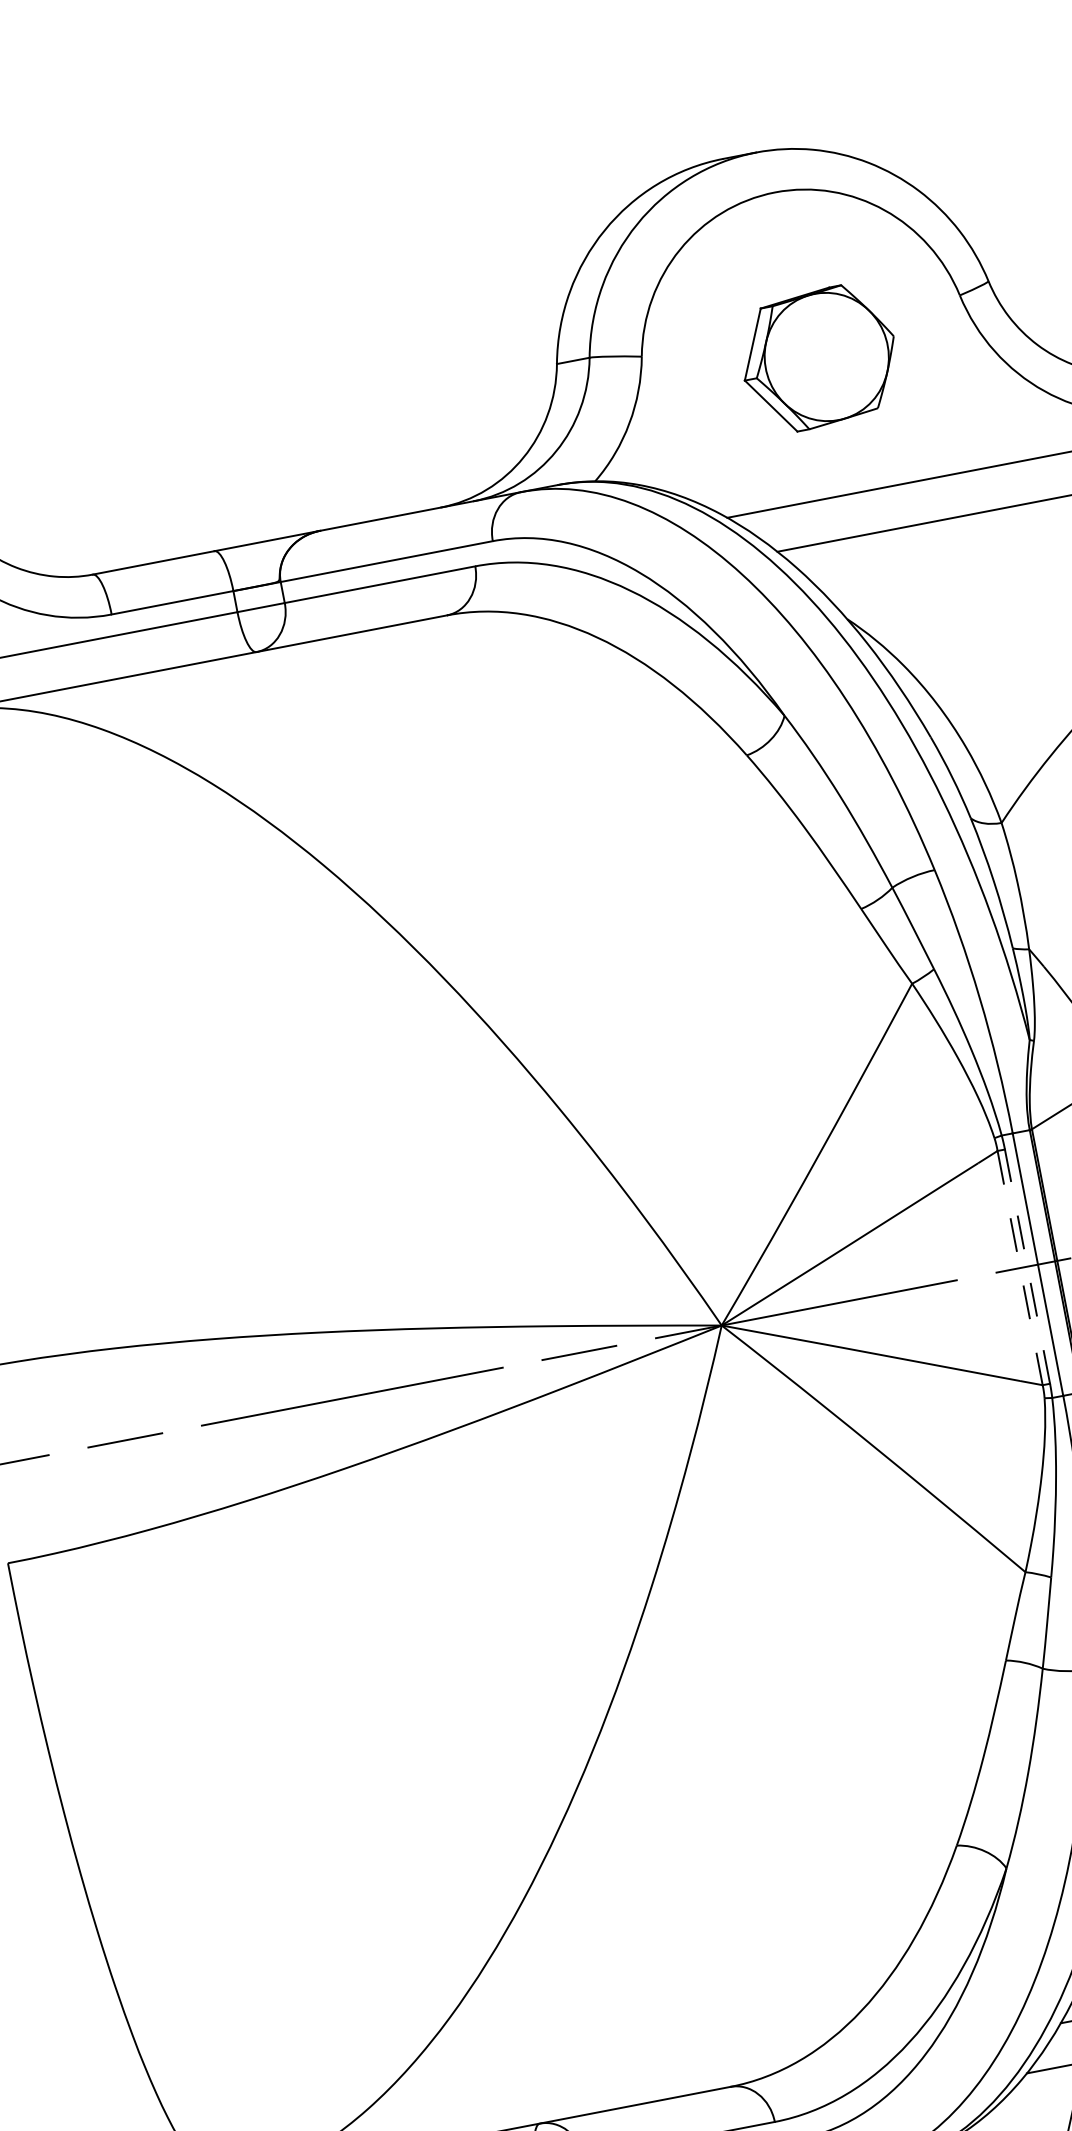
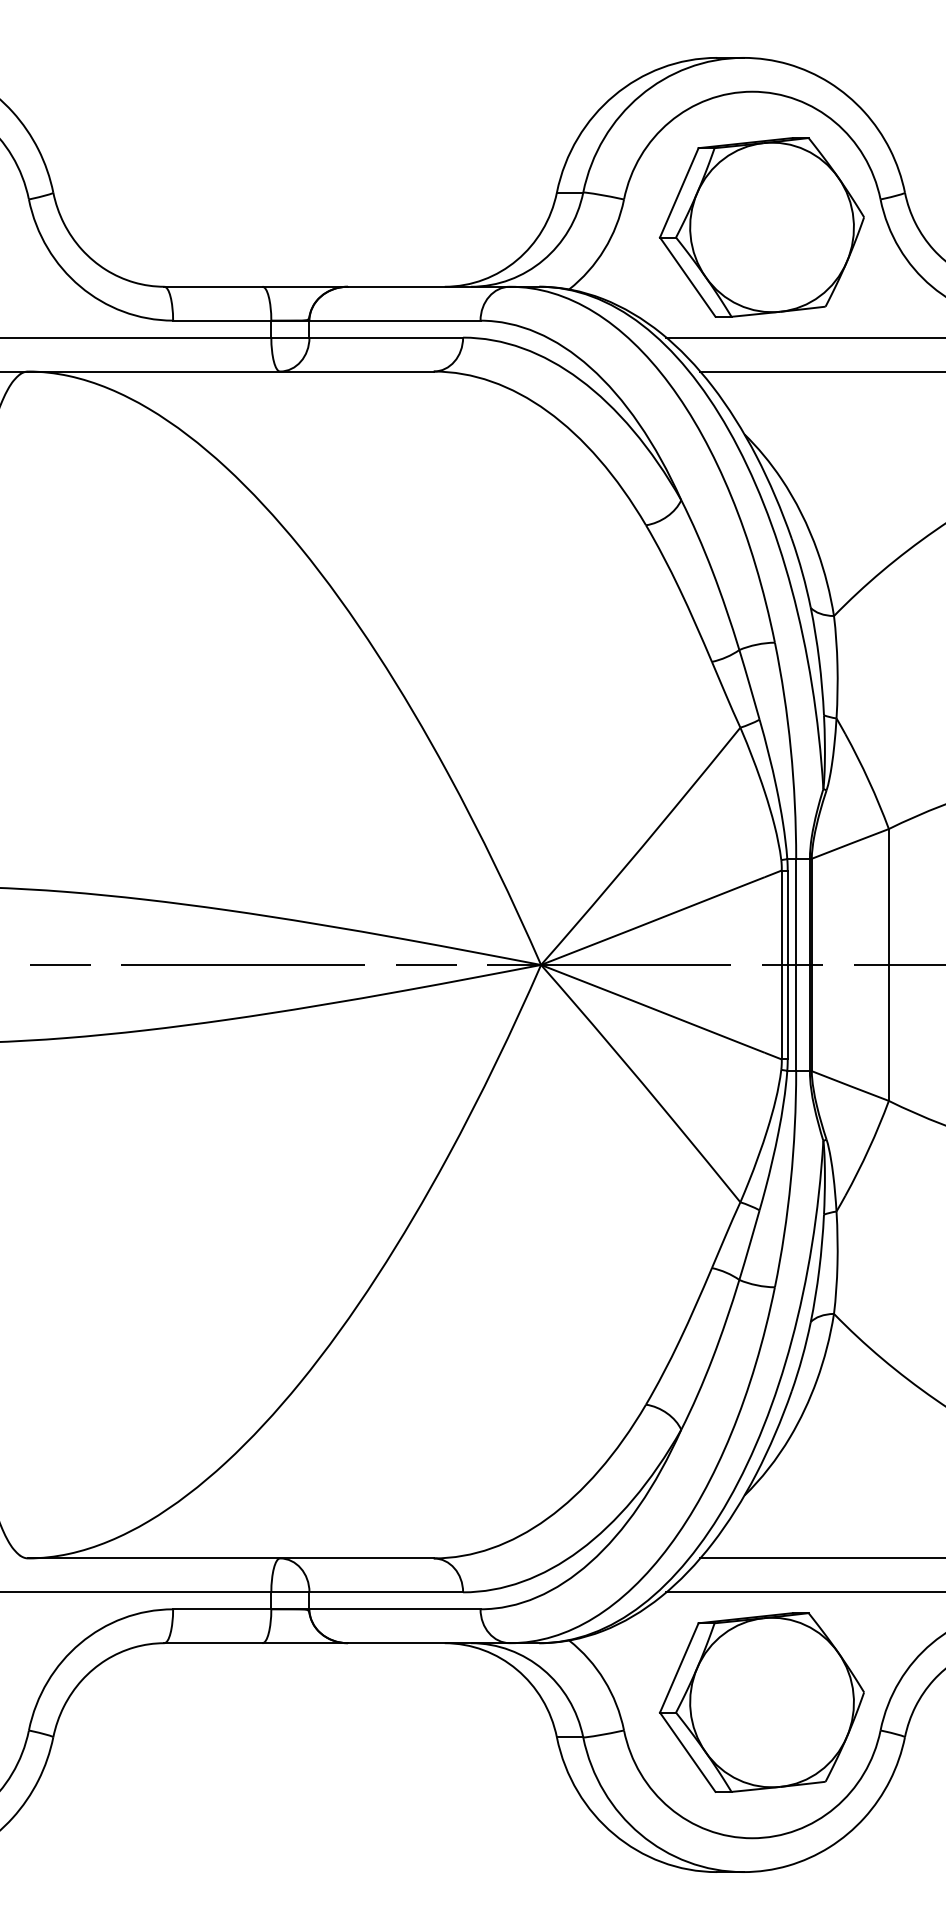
part: (818, 358) -> (761, 227), size x1.67
line: (1027, 1266) -> (787, 964), dashed -> solid
line: (1019, 1268) -> (781, 965), dashed -> solid

